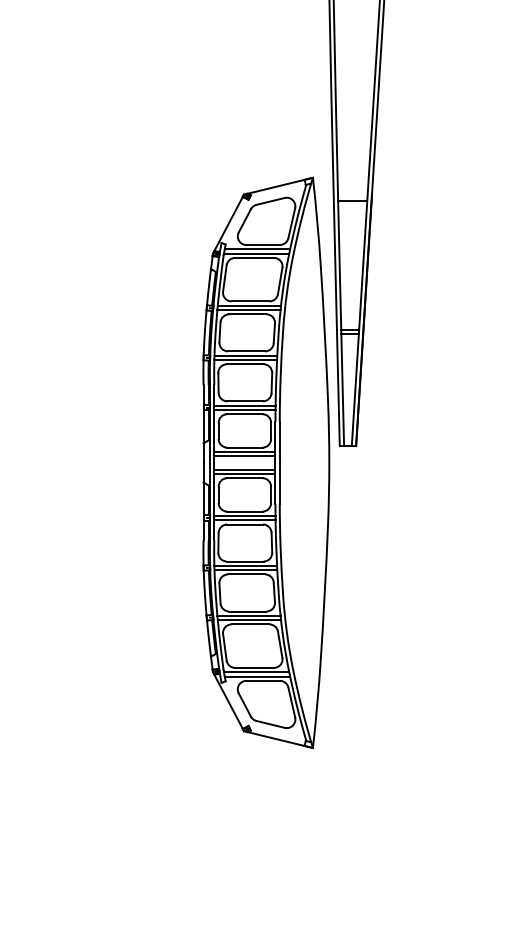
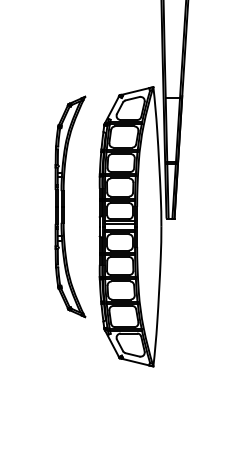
part: (143, 421) -> (70, 206), added

